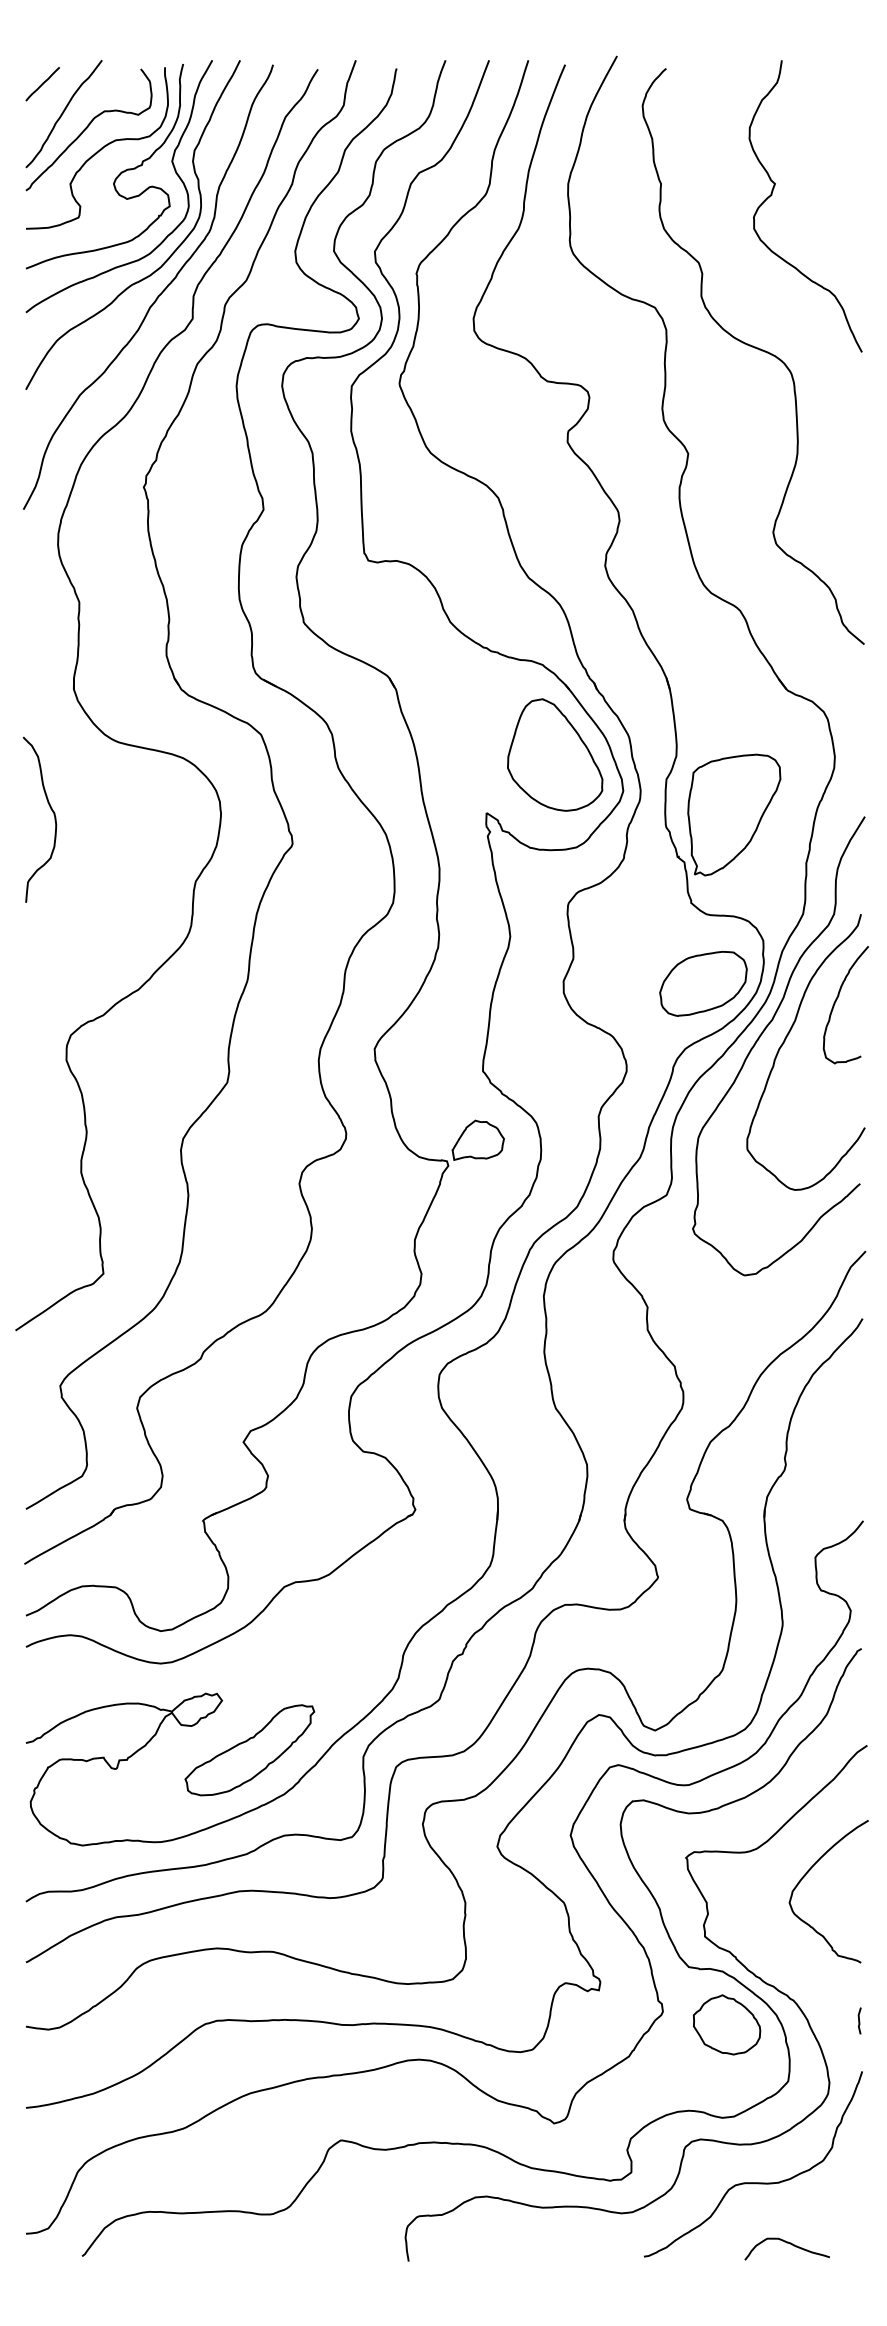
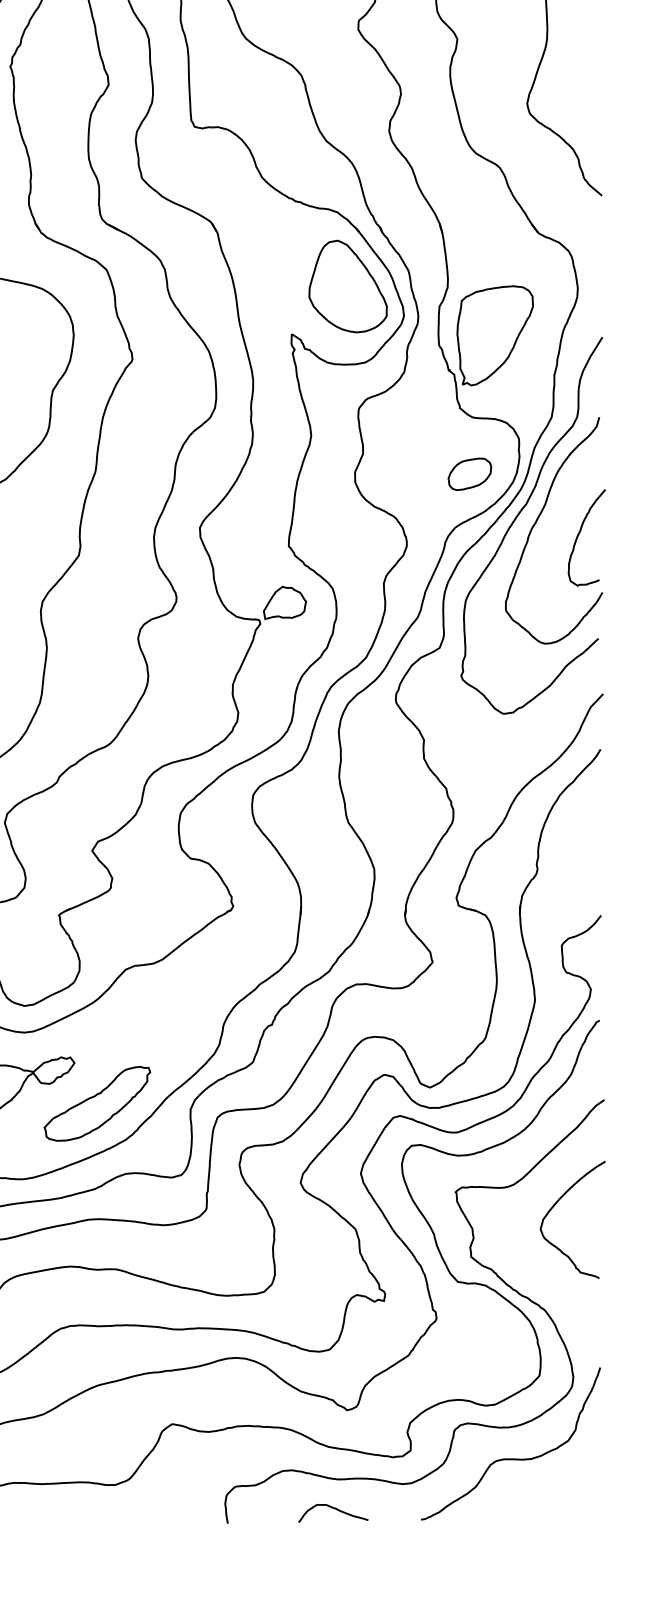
part: (703, 983) -> (469, 474), size x0.6
curve: (836, 1001) -> (579, 534), moved
line: (859, 2020) -> (598, 1325), removed
part: (726, 2024) -> (488, 1329), removed
curve: (786, 2243) -> (332, 1508), moved

